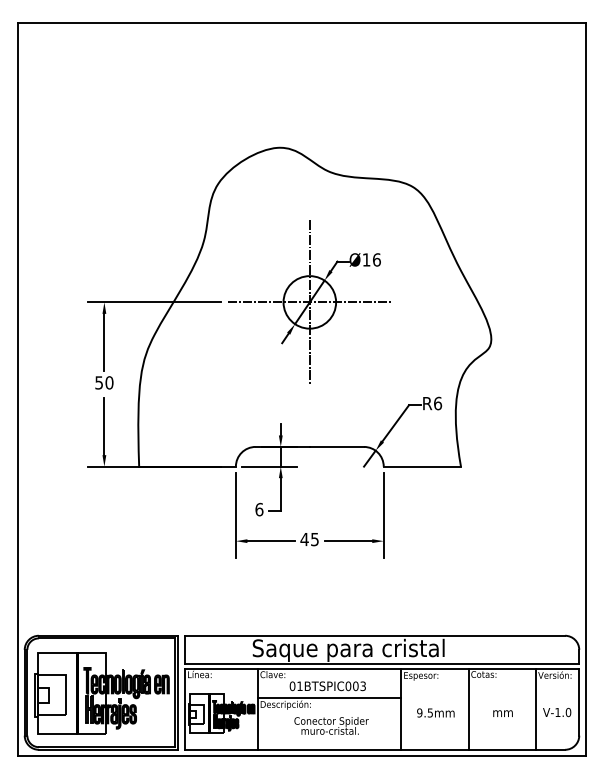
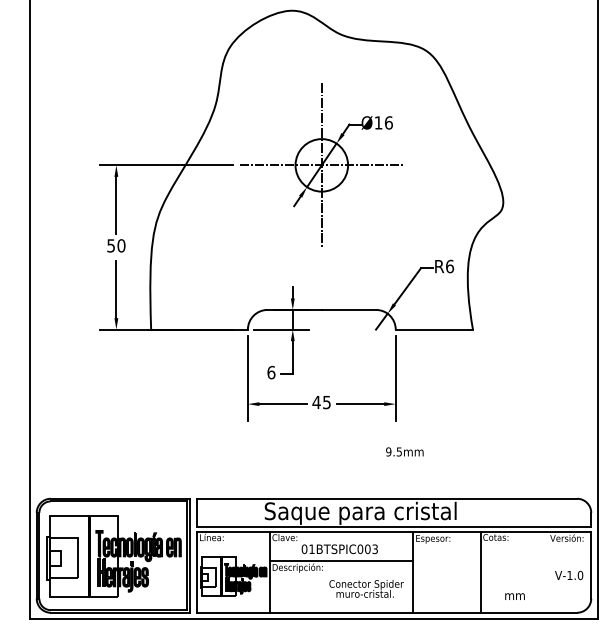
line: (536, 709) -> (548, 572), removed
text: (435, 712) -> (404, 451), moved
text: (502, 713) -> (514, 596), moved
text: (331, 725) -> (366, 588), moved

